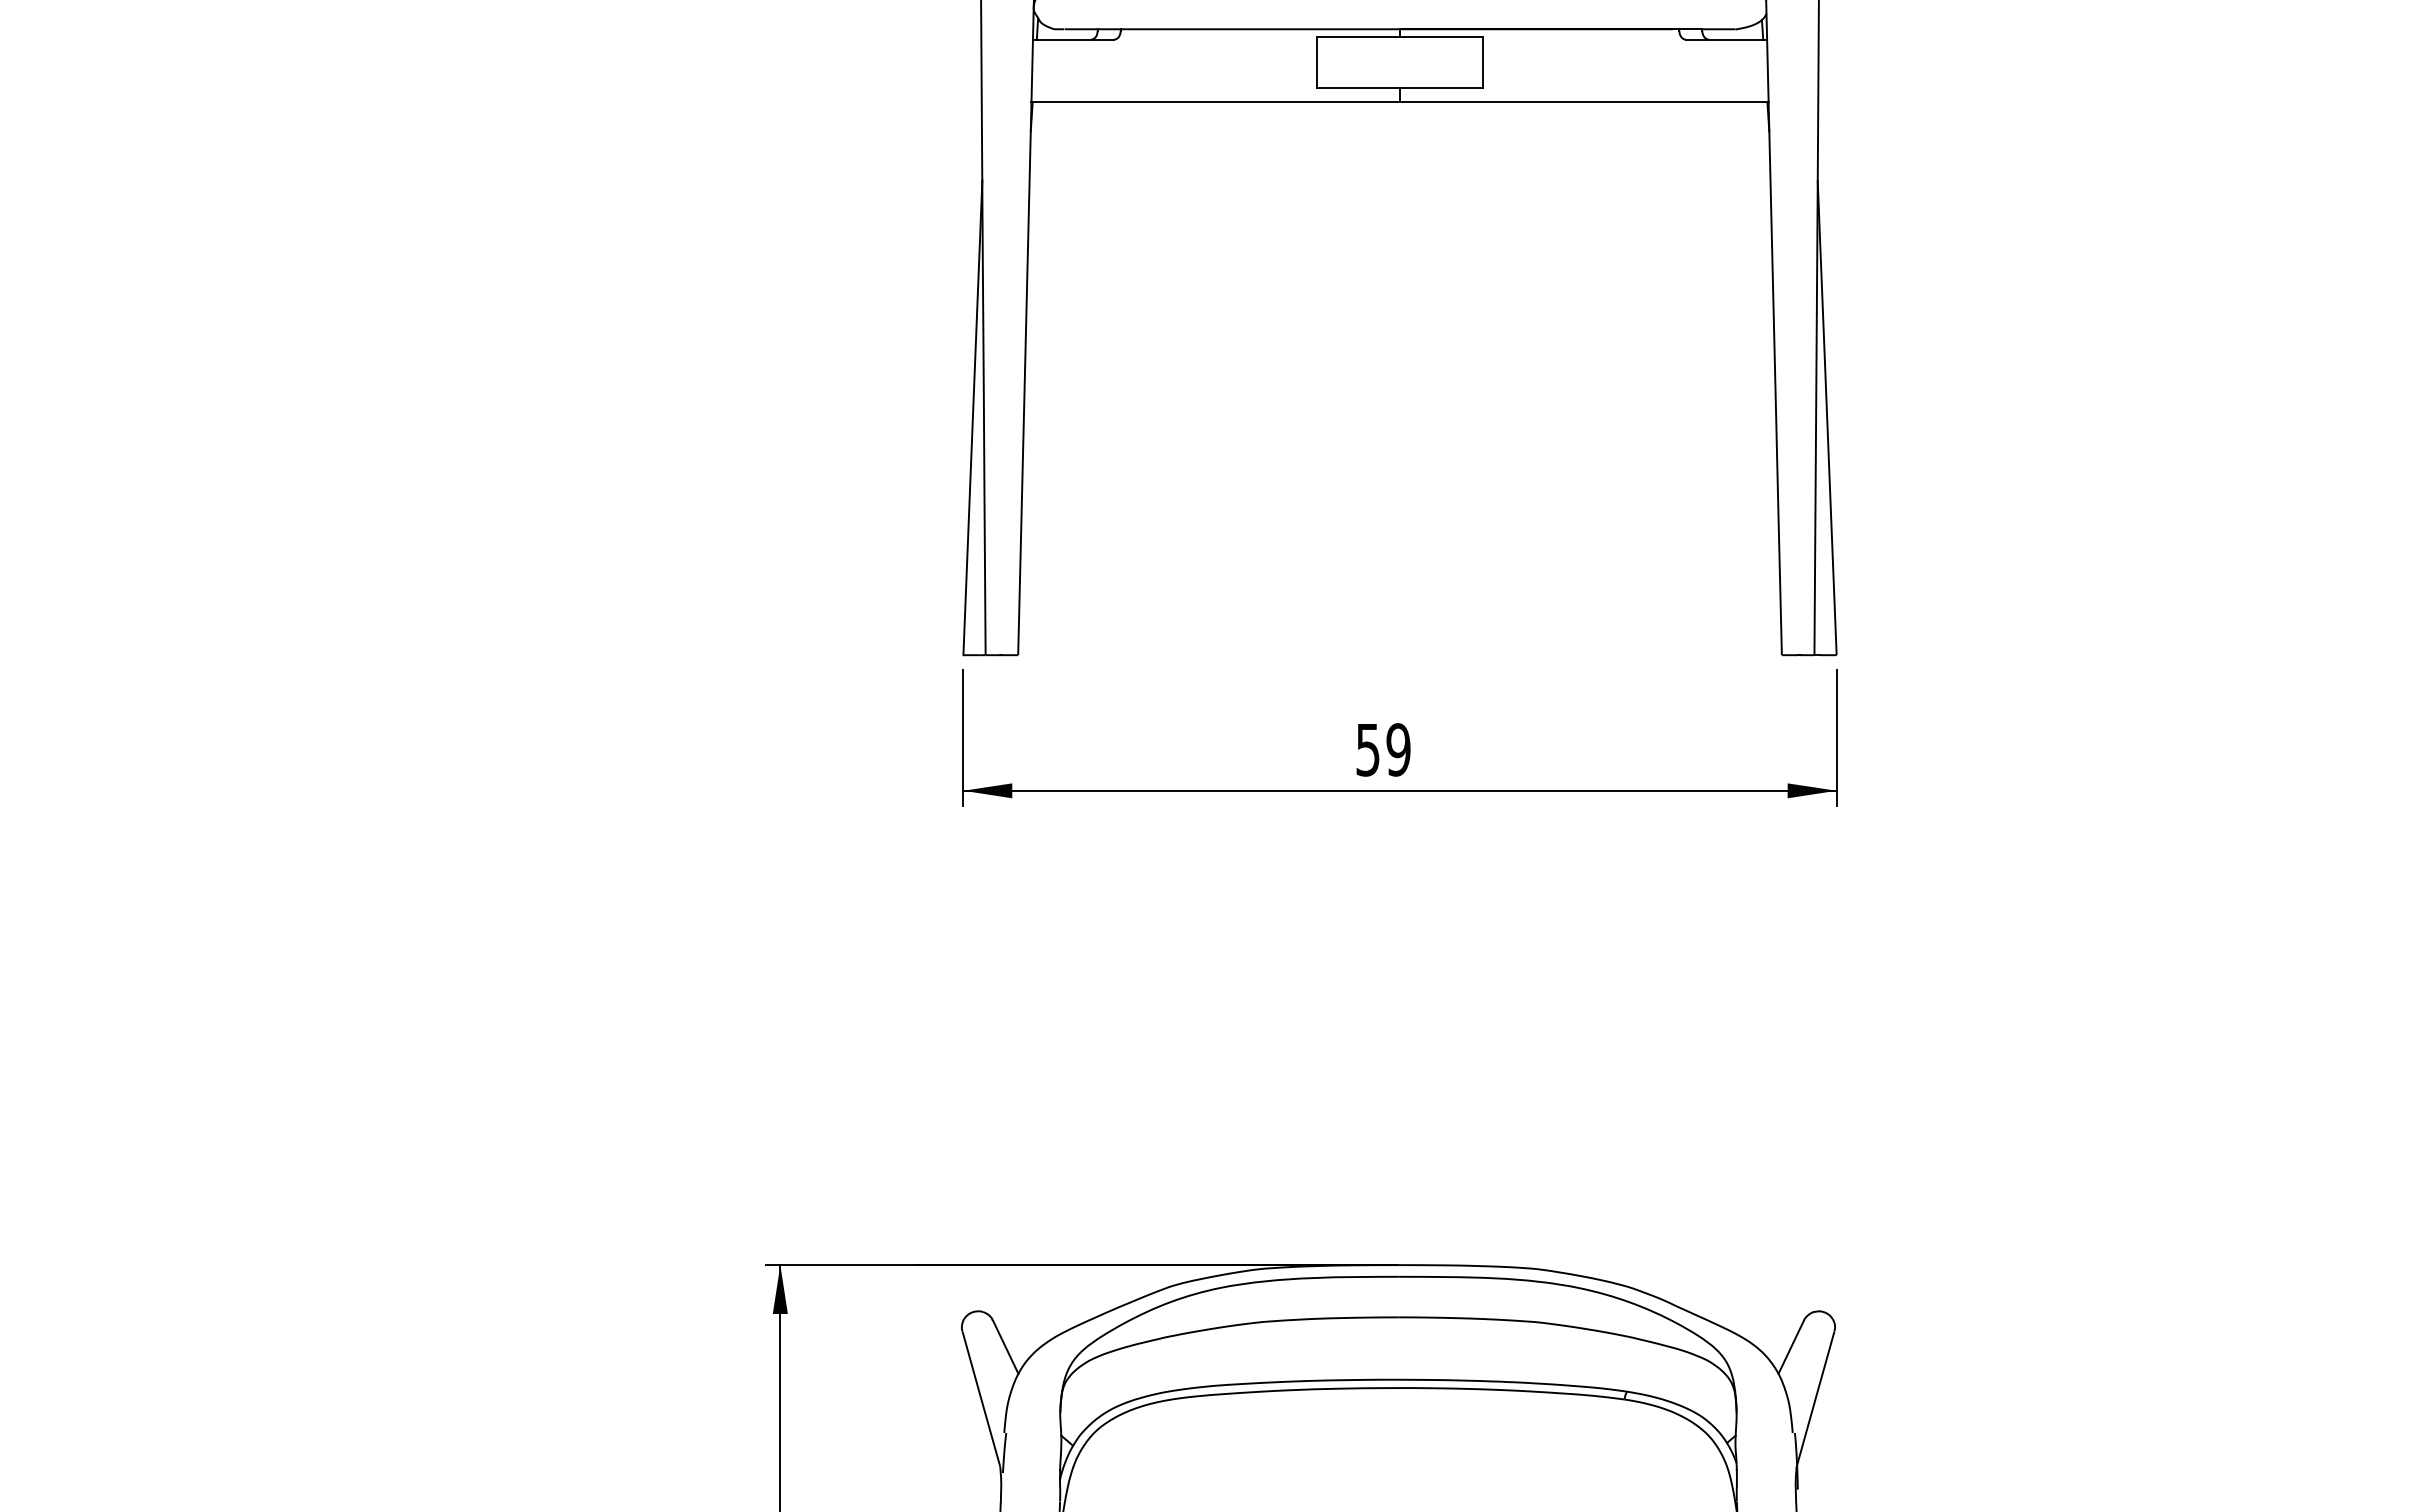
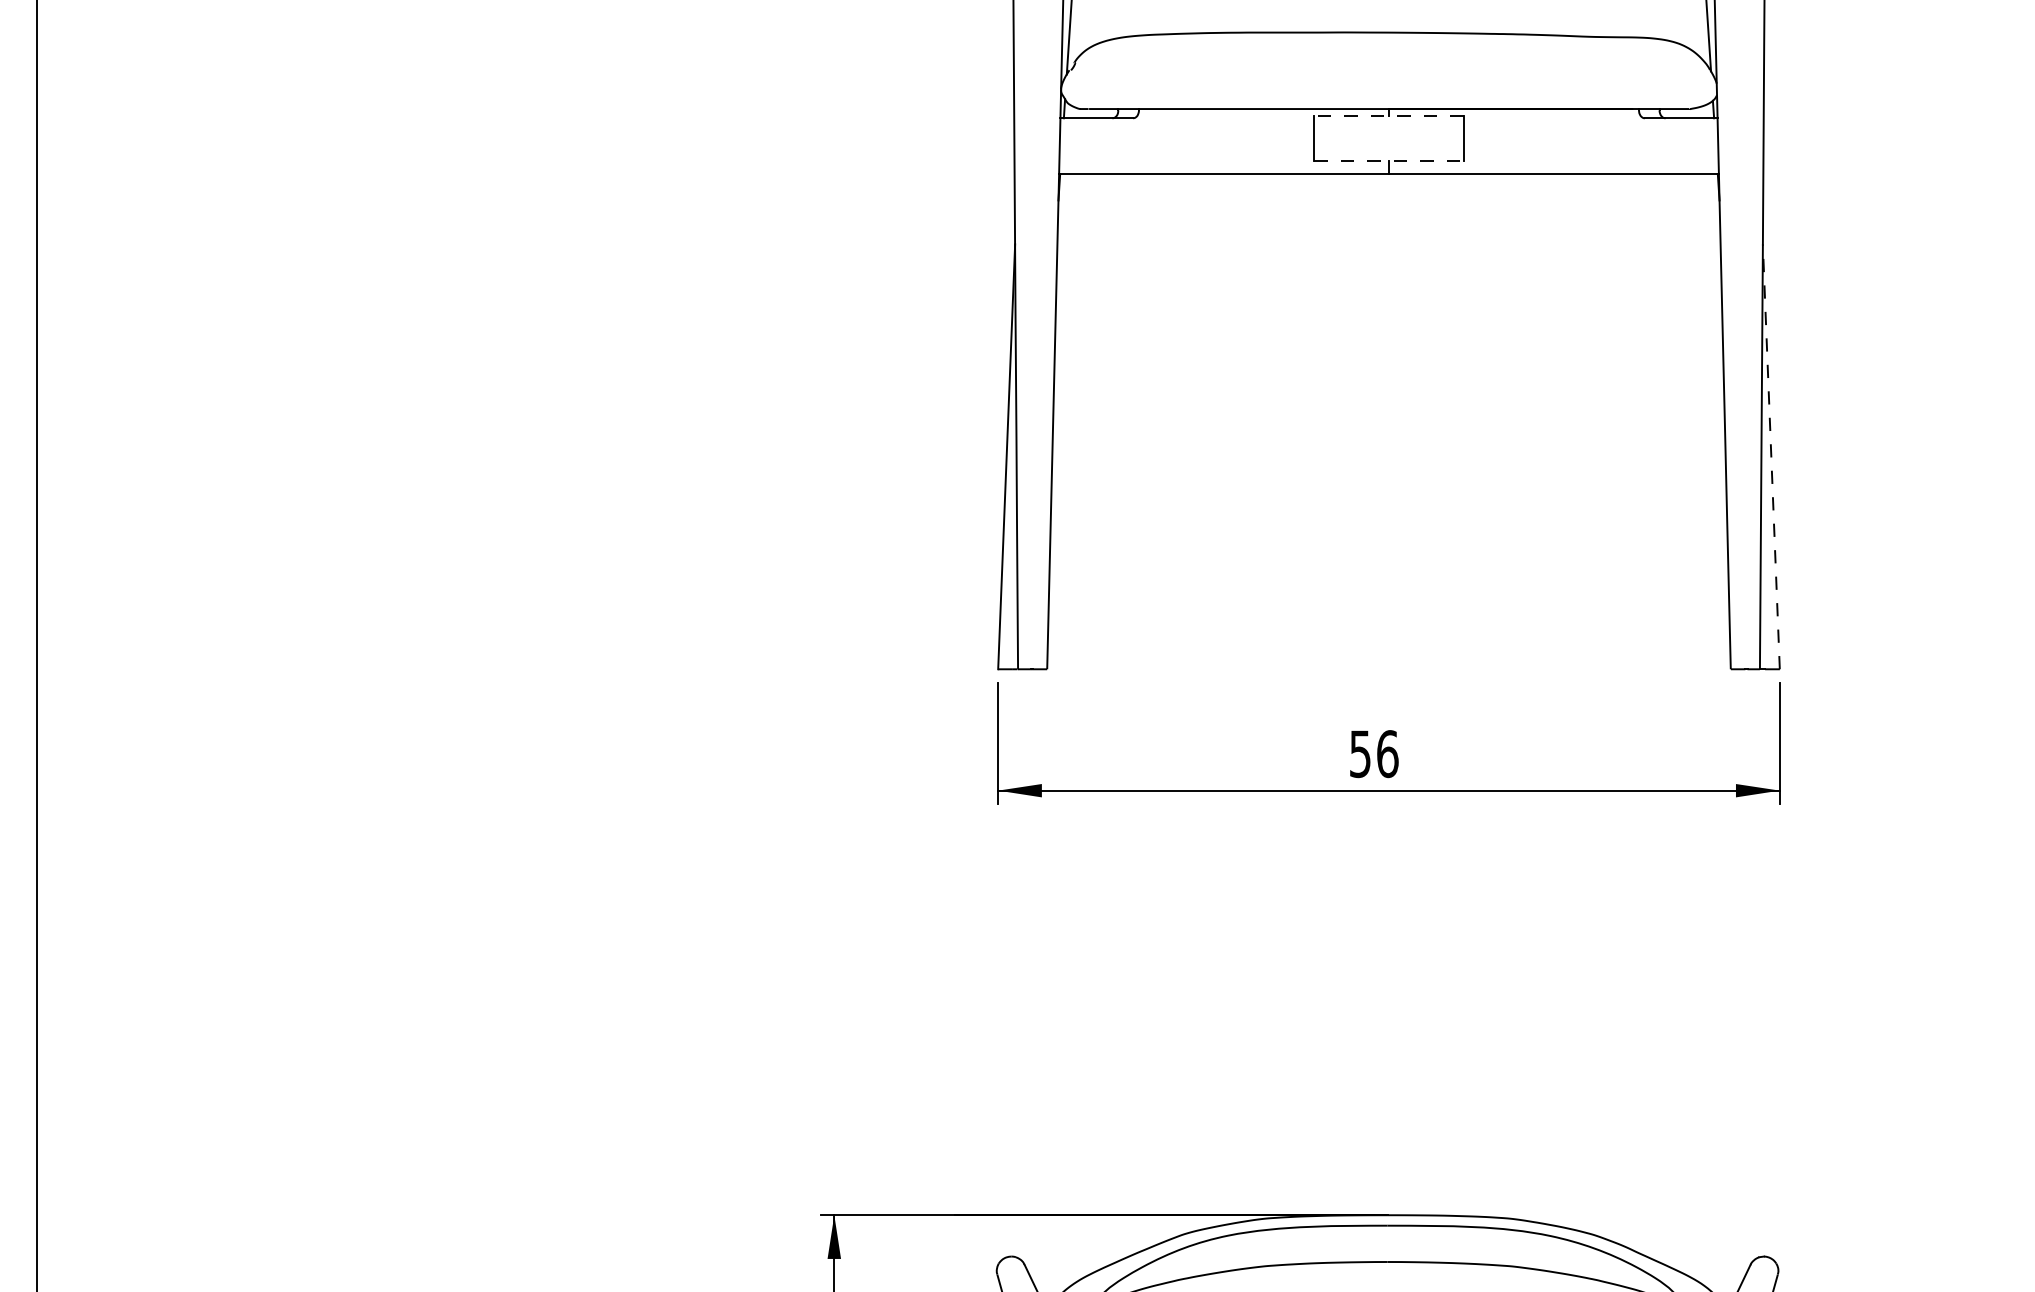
line: (1399, 36) -> (1388, 115), solid -> dashed
line: (1400, 87) -> (1389, 161), solid -> dashed
line: (1827, 416) -> (1771, 455), solid -> dashed
text: (1398, 749) -> (1387, 753), 59 -> 56

